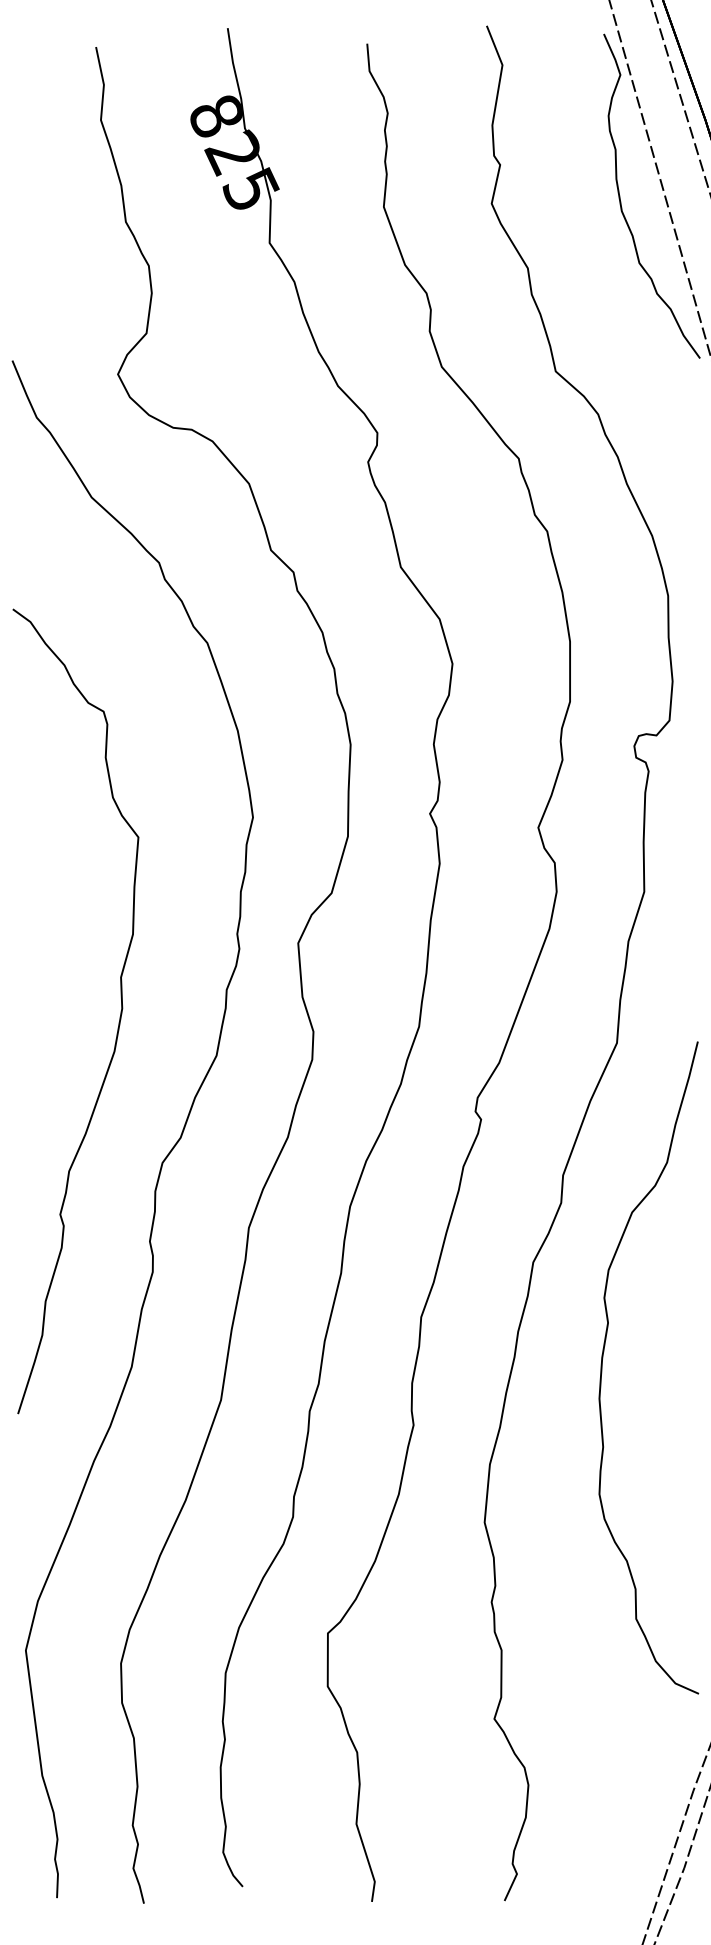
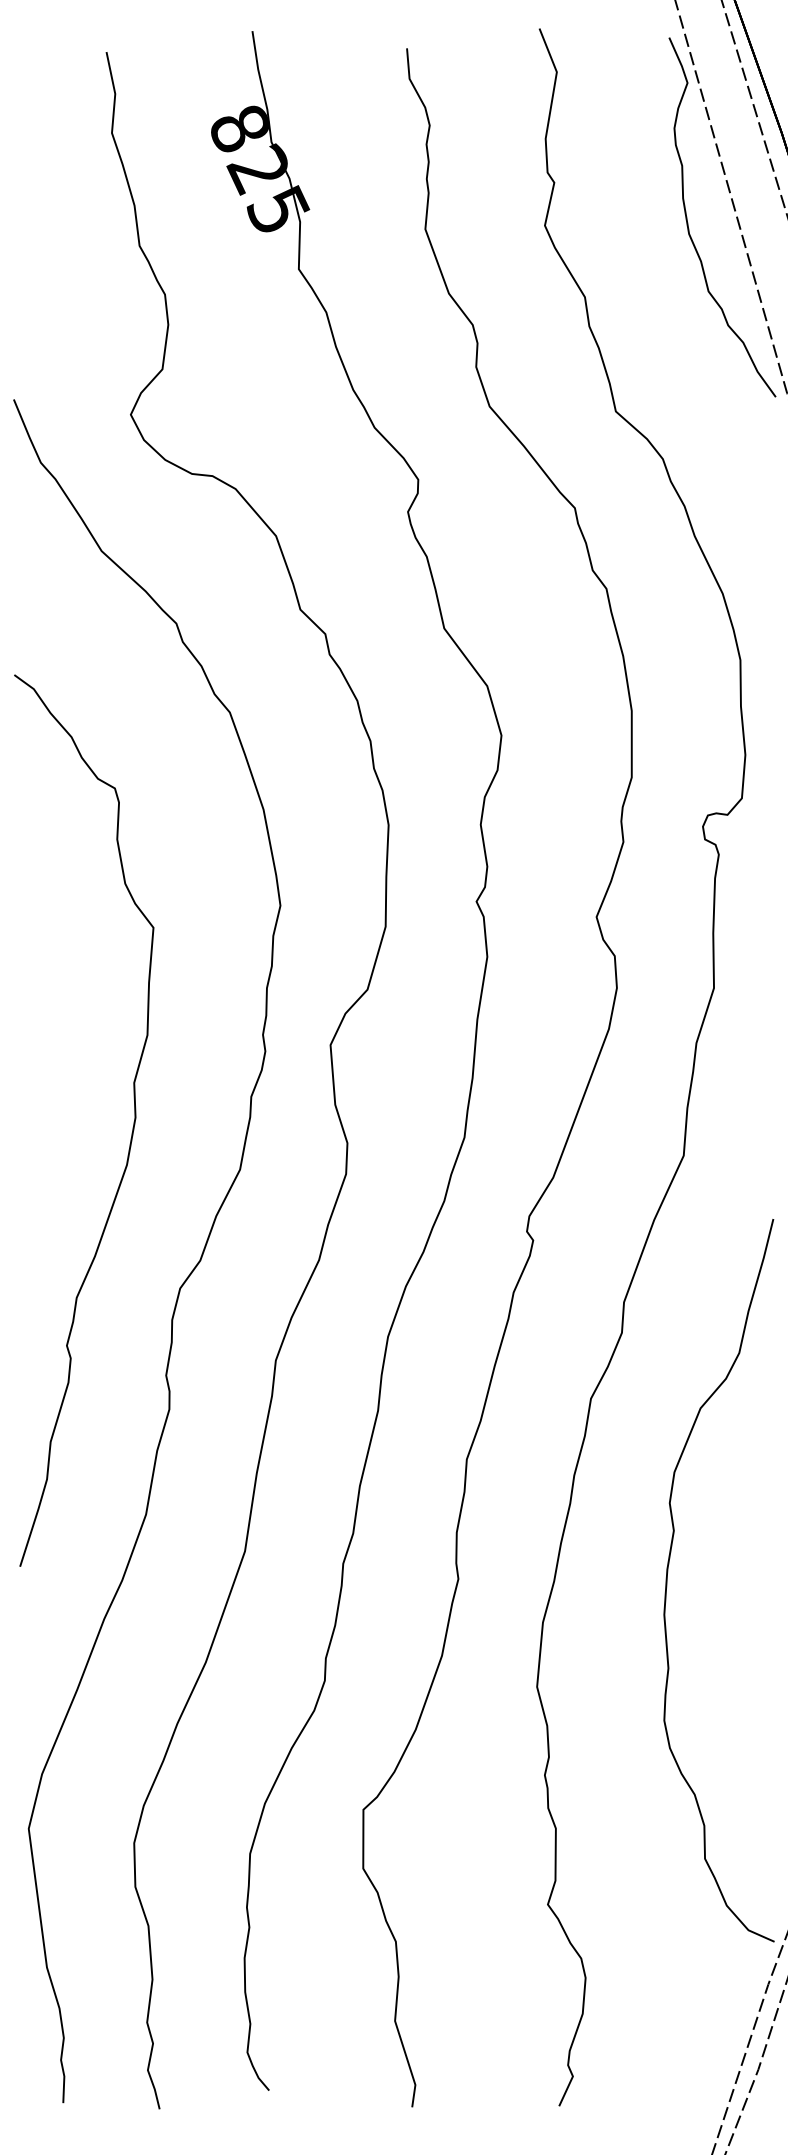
curve: (603, 1360) -> (668, 1572), moved

